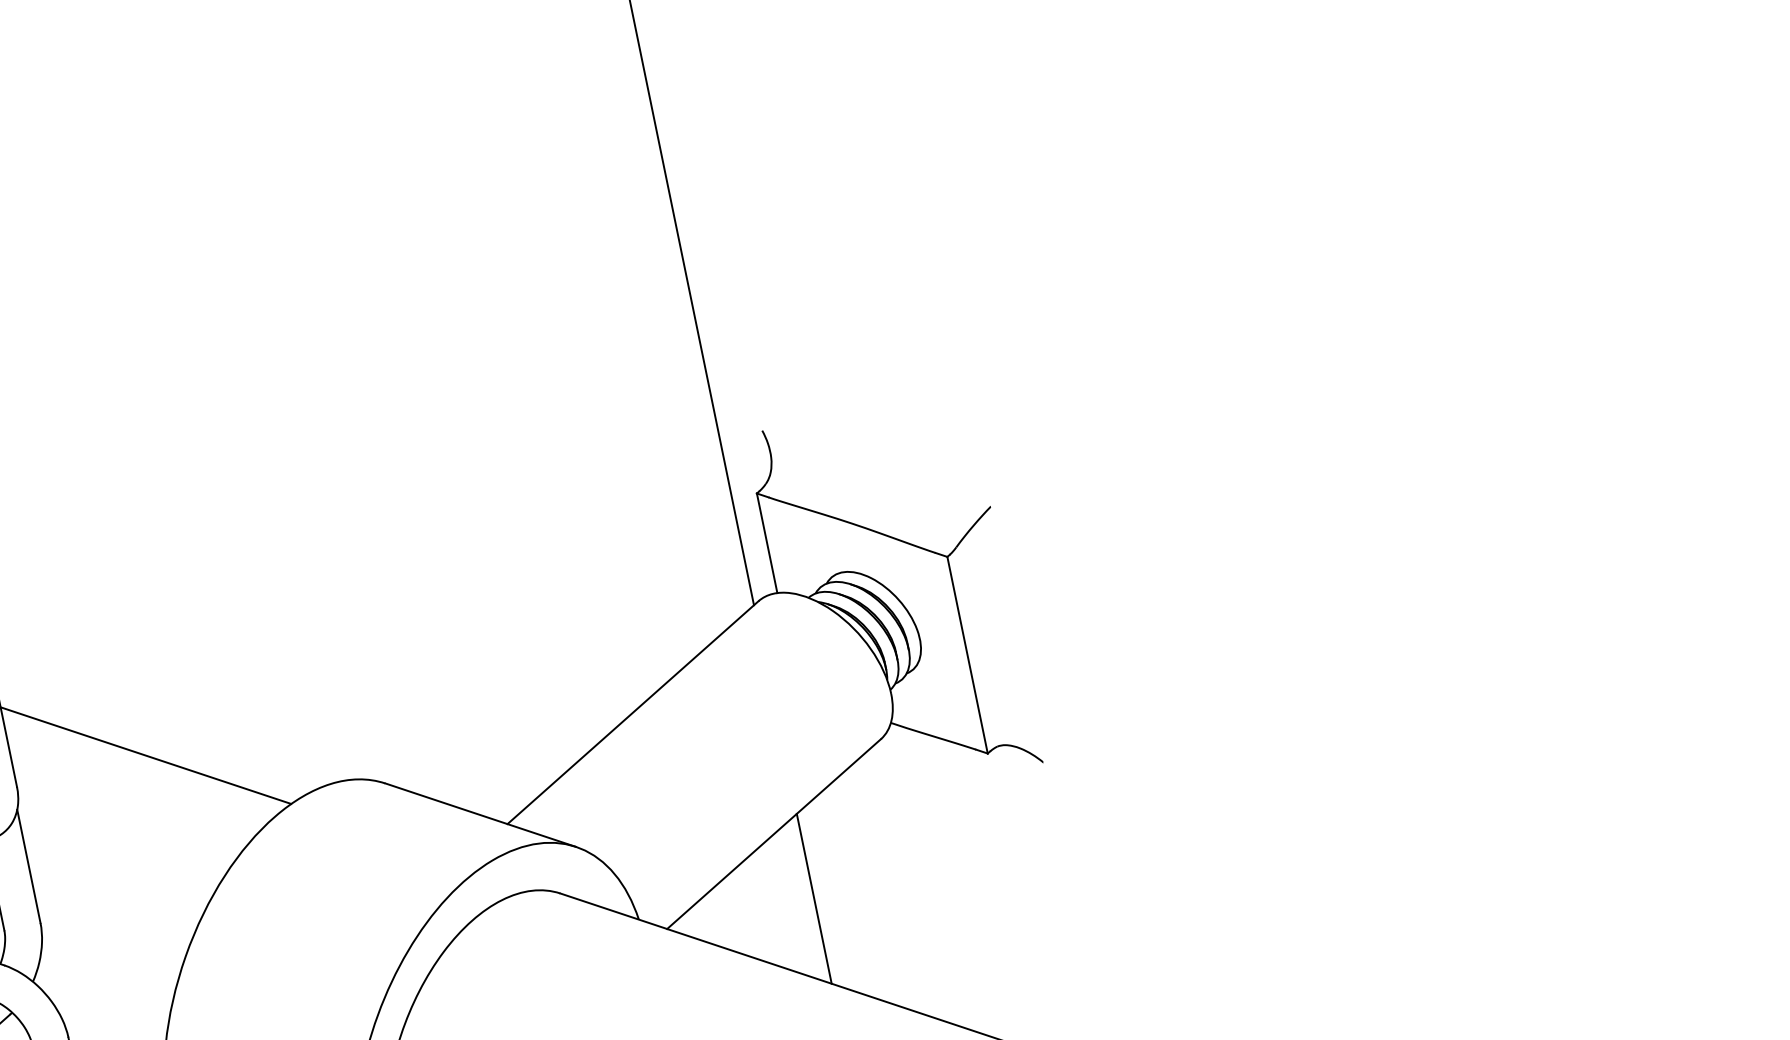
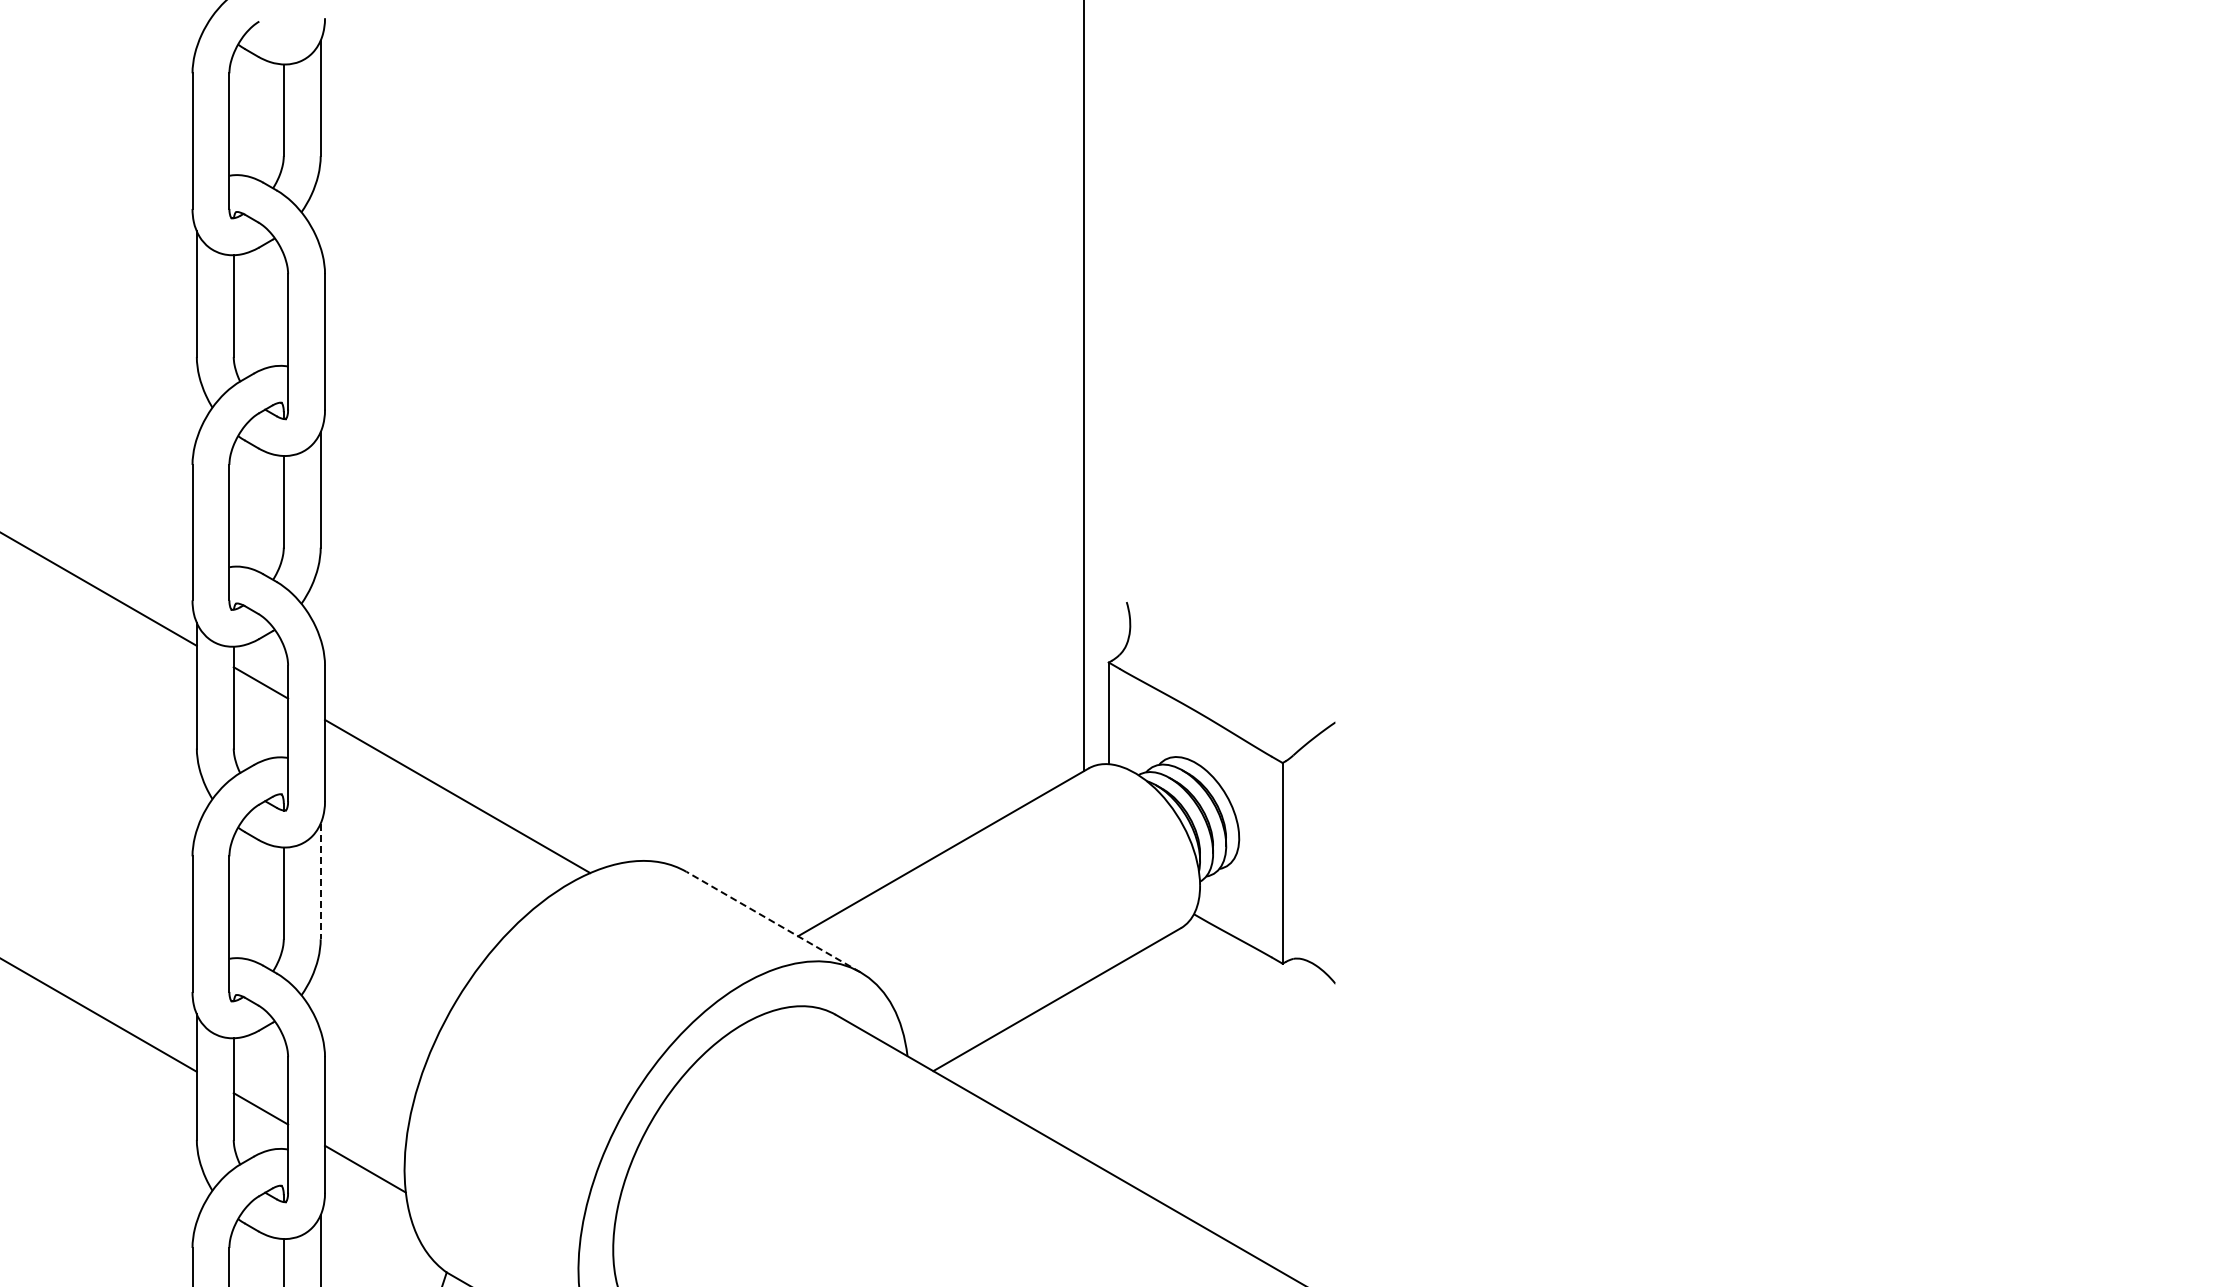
line: (480, 814) -> (773, 921), solid -> dashed
line: (28, 866) -> (320, 881), solid -> dashed
line: (814, 898) -> (1083, 1070), removed

